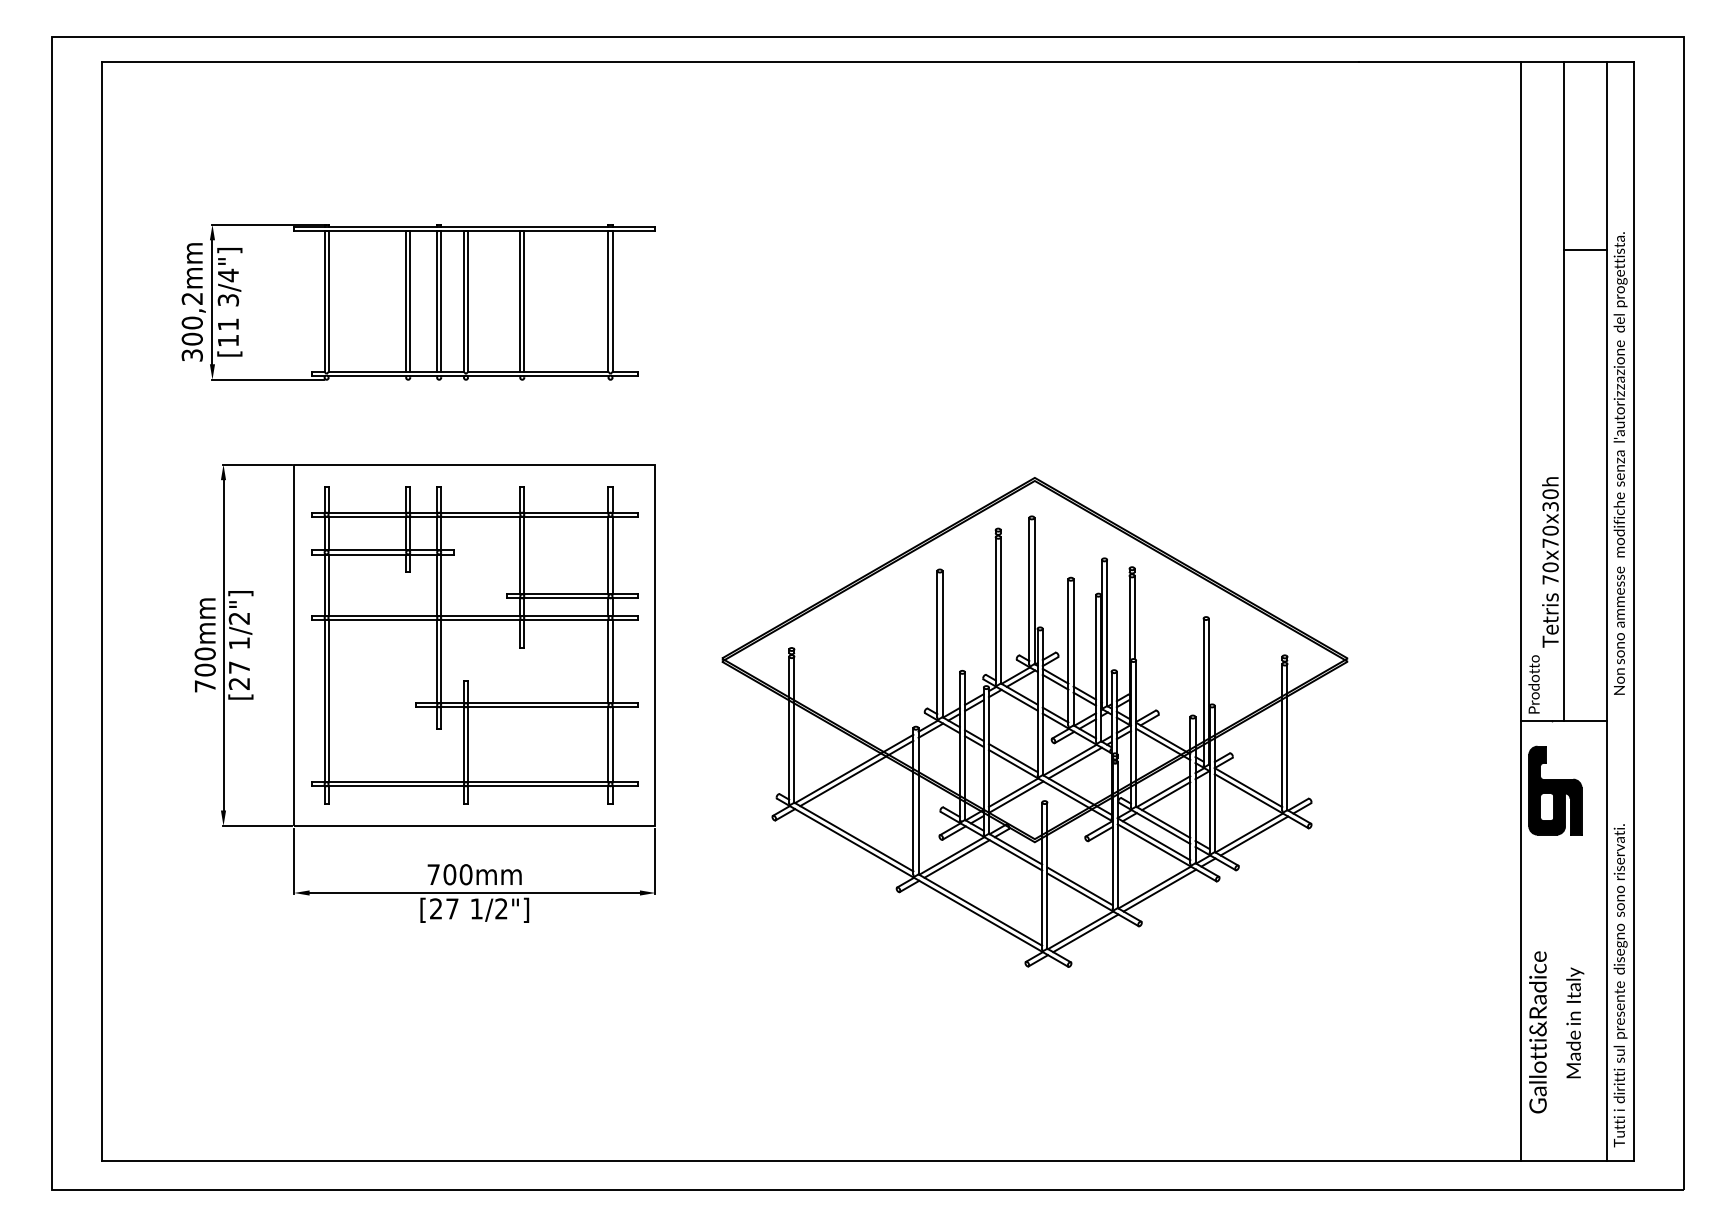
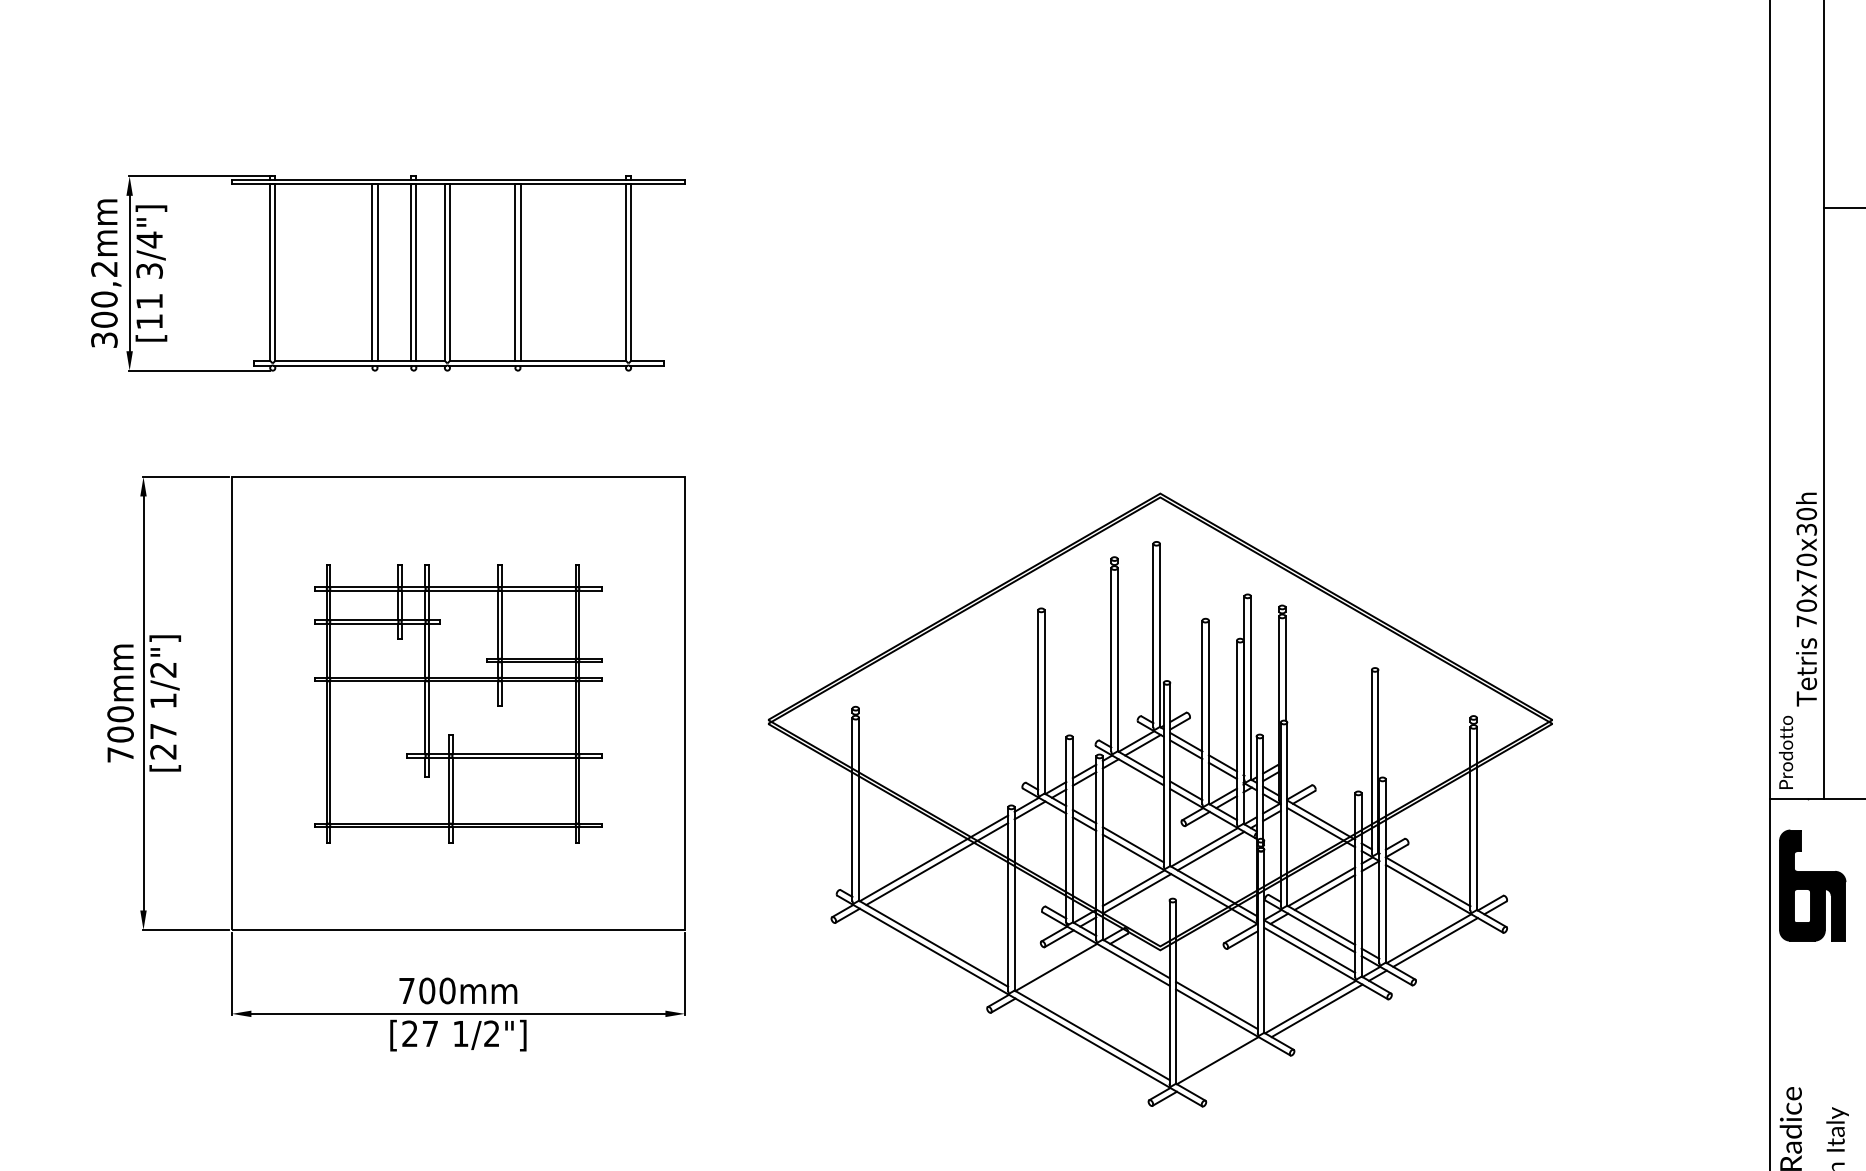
part: (474, 645) -> (458, 703), size x0.7
line: (956, 858) -> (1062, 970), removed
line: (1085, 933) -> (1223, 1064), removed

